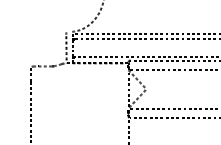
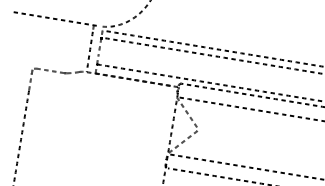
line: (41, 31) -> (57, 18), added

